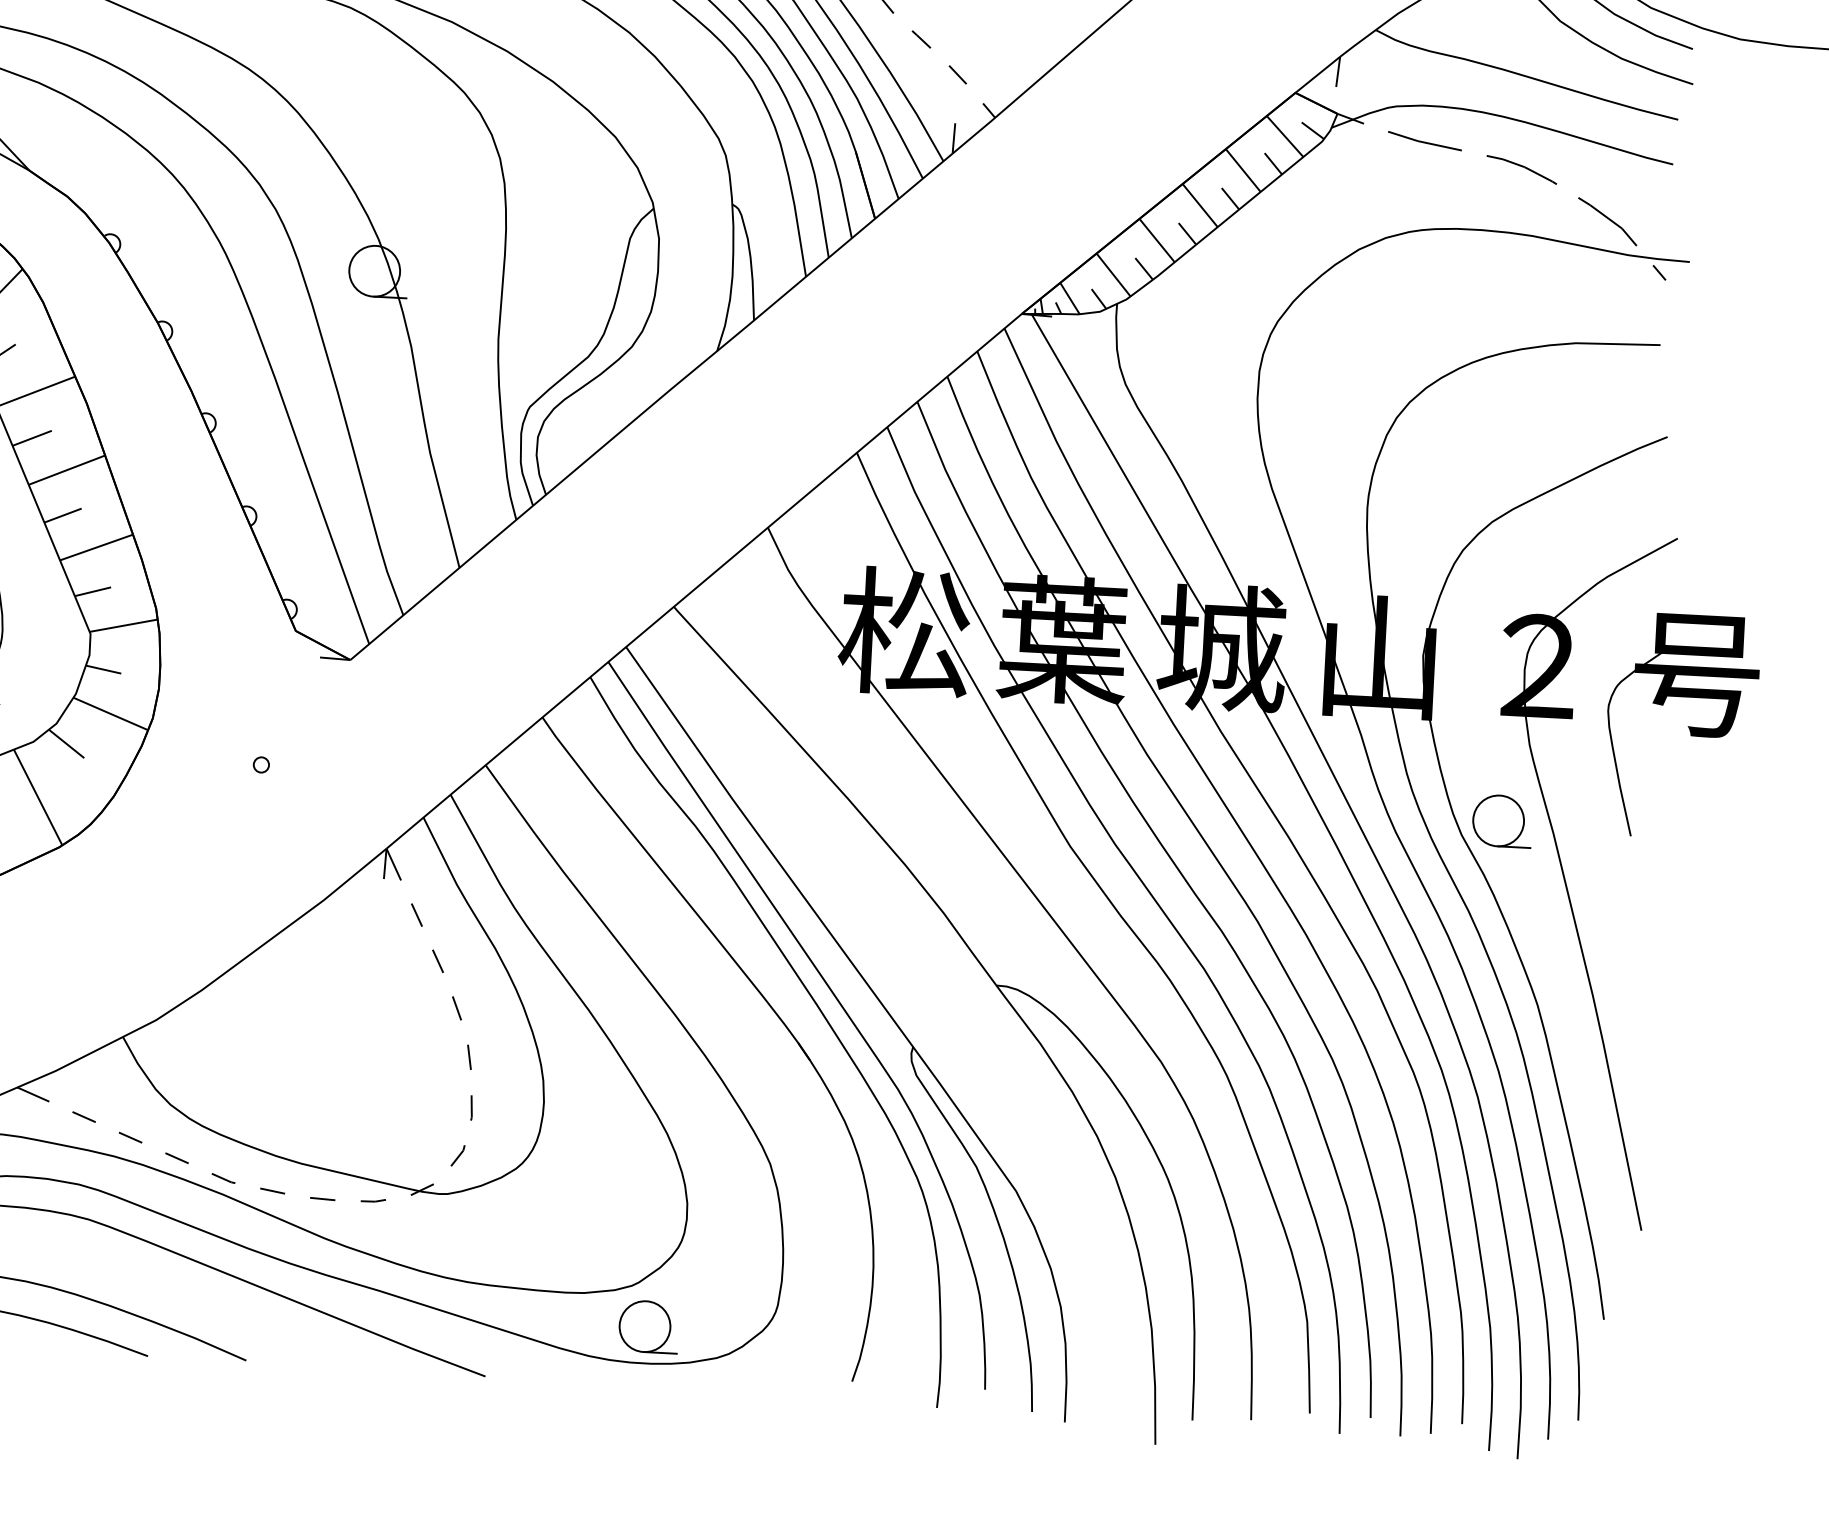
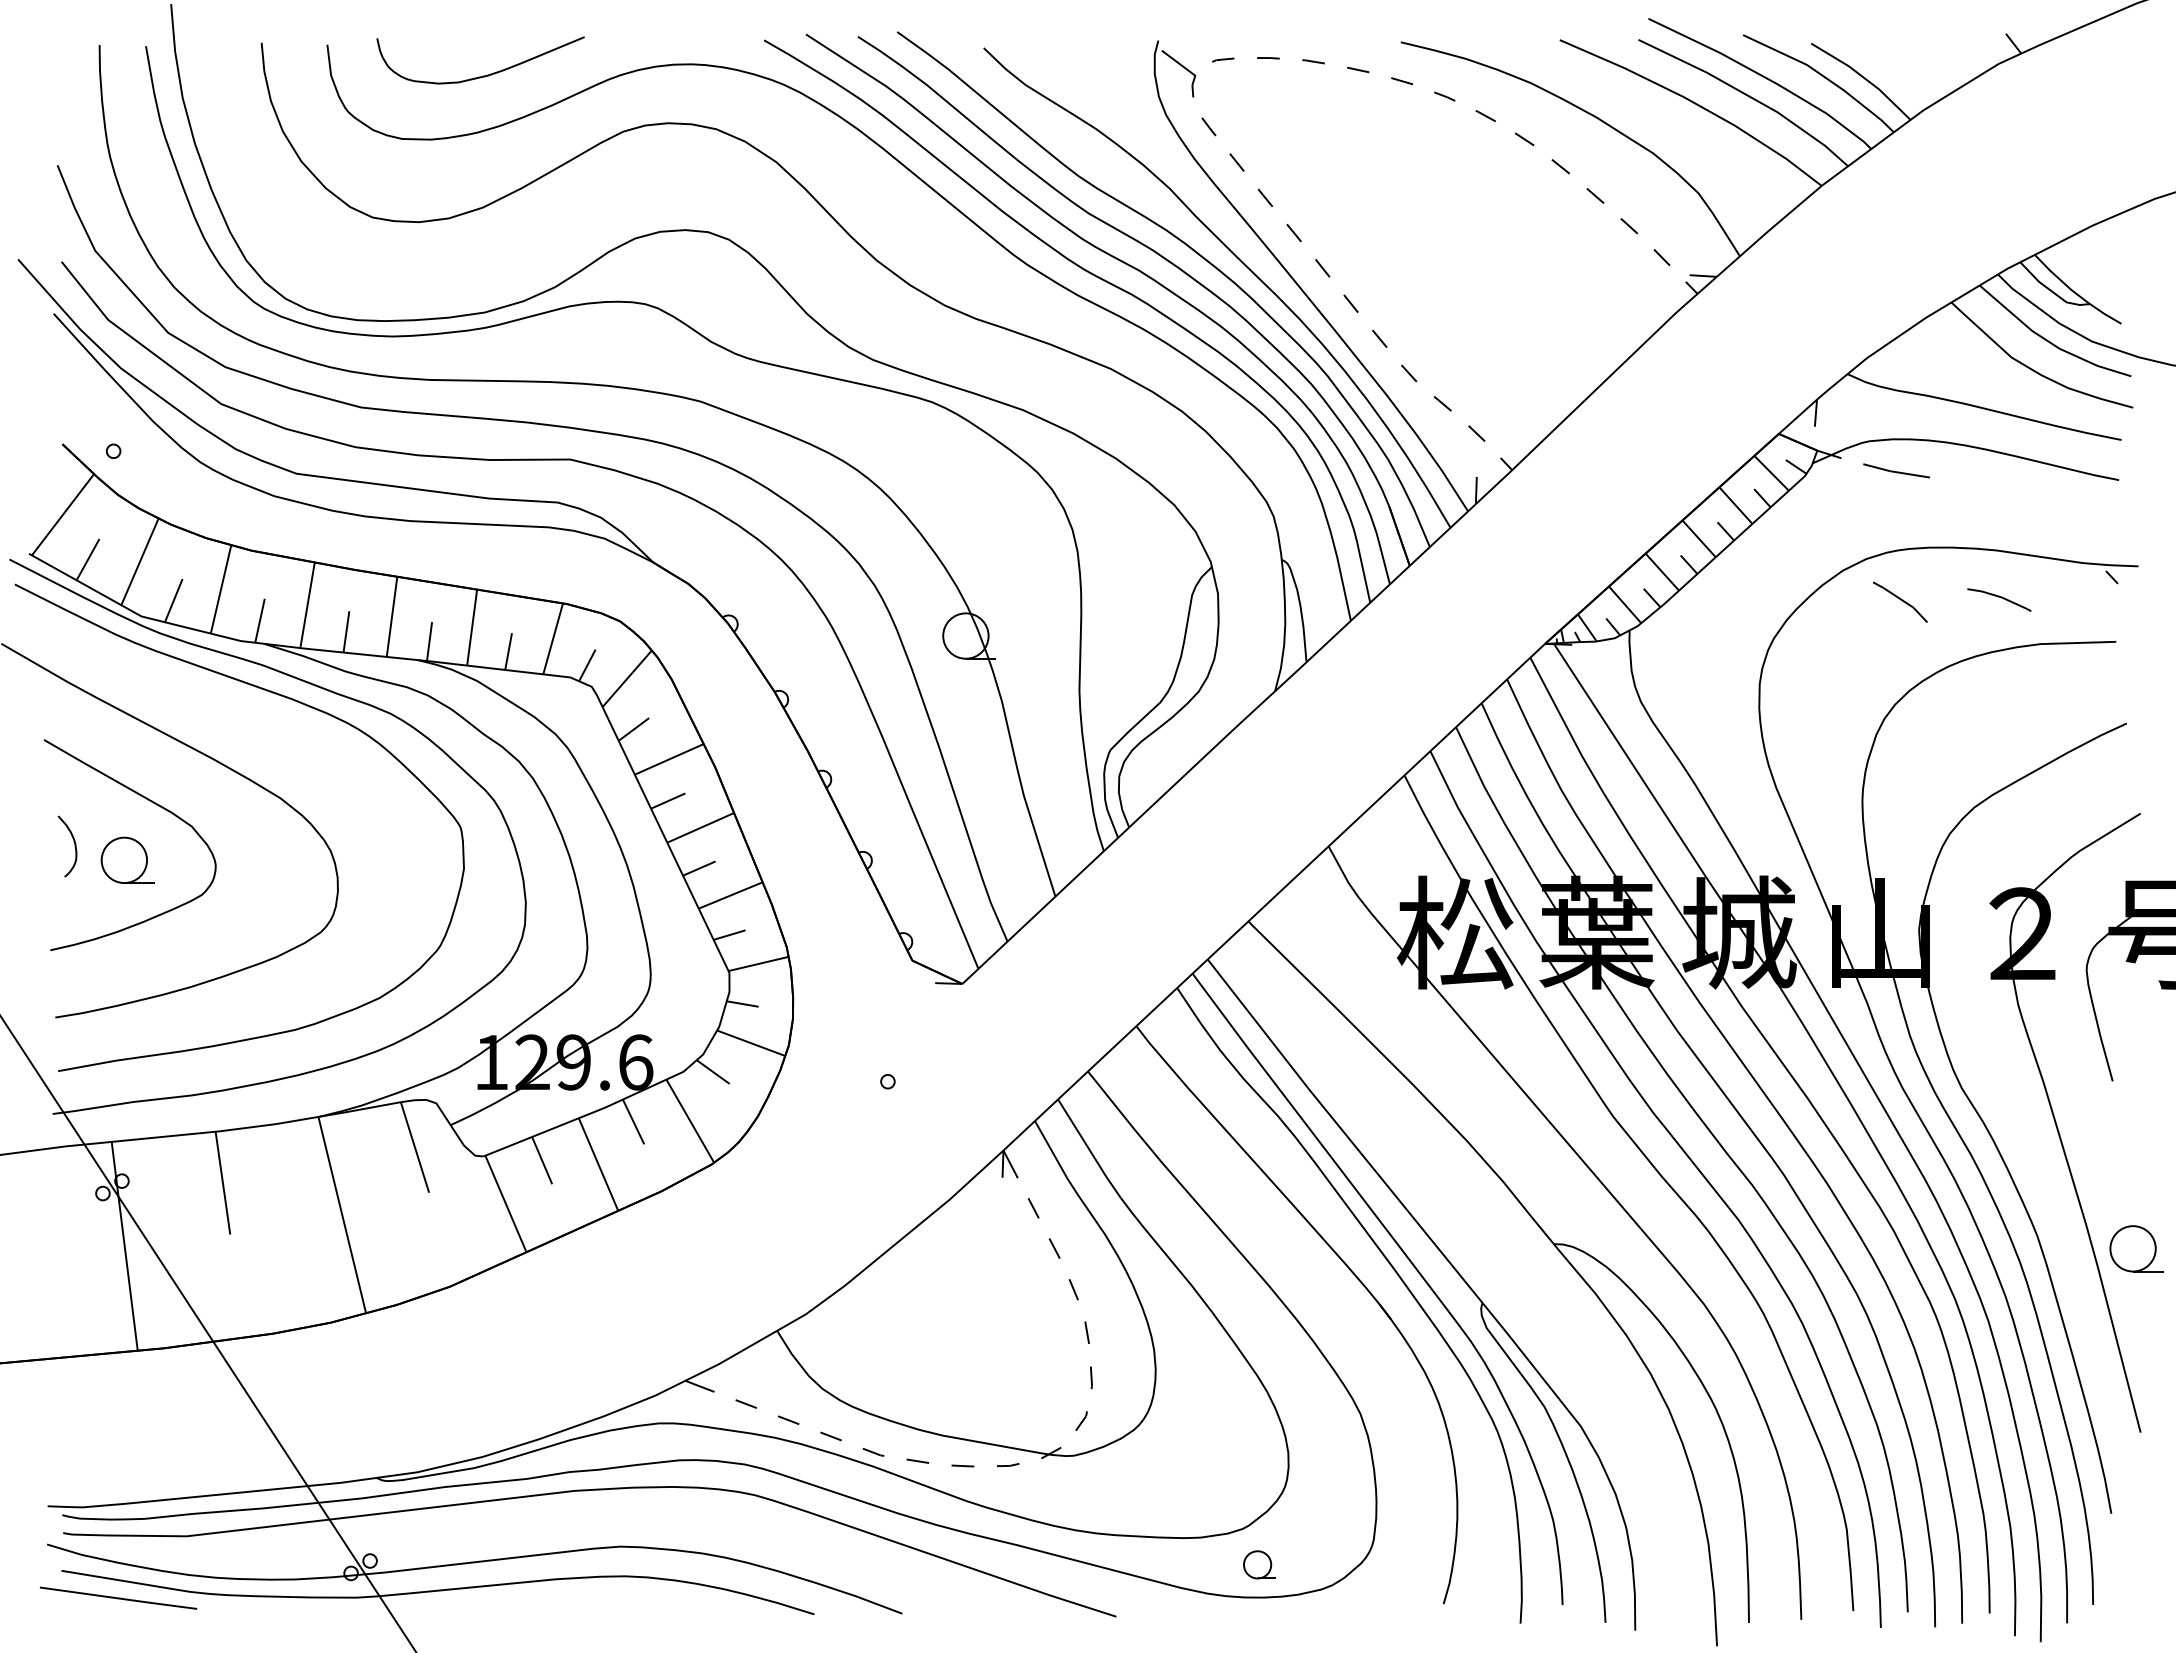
part: (1522, 169) -> (1999, 599), moved
part: (1607, 220) -> (1900, 601), moved
part: (1502, 820) -> (2136, 1248), moved
part: (648, 1326) -> (1259, 1564), size x0.6

